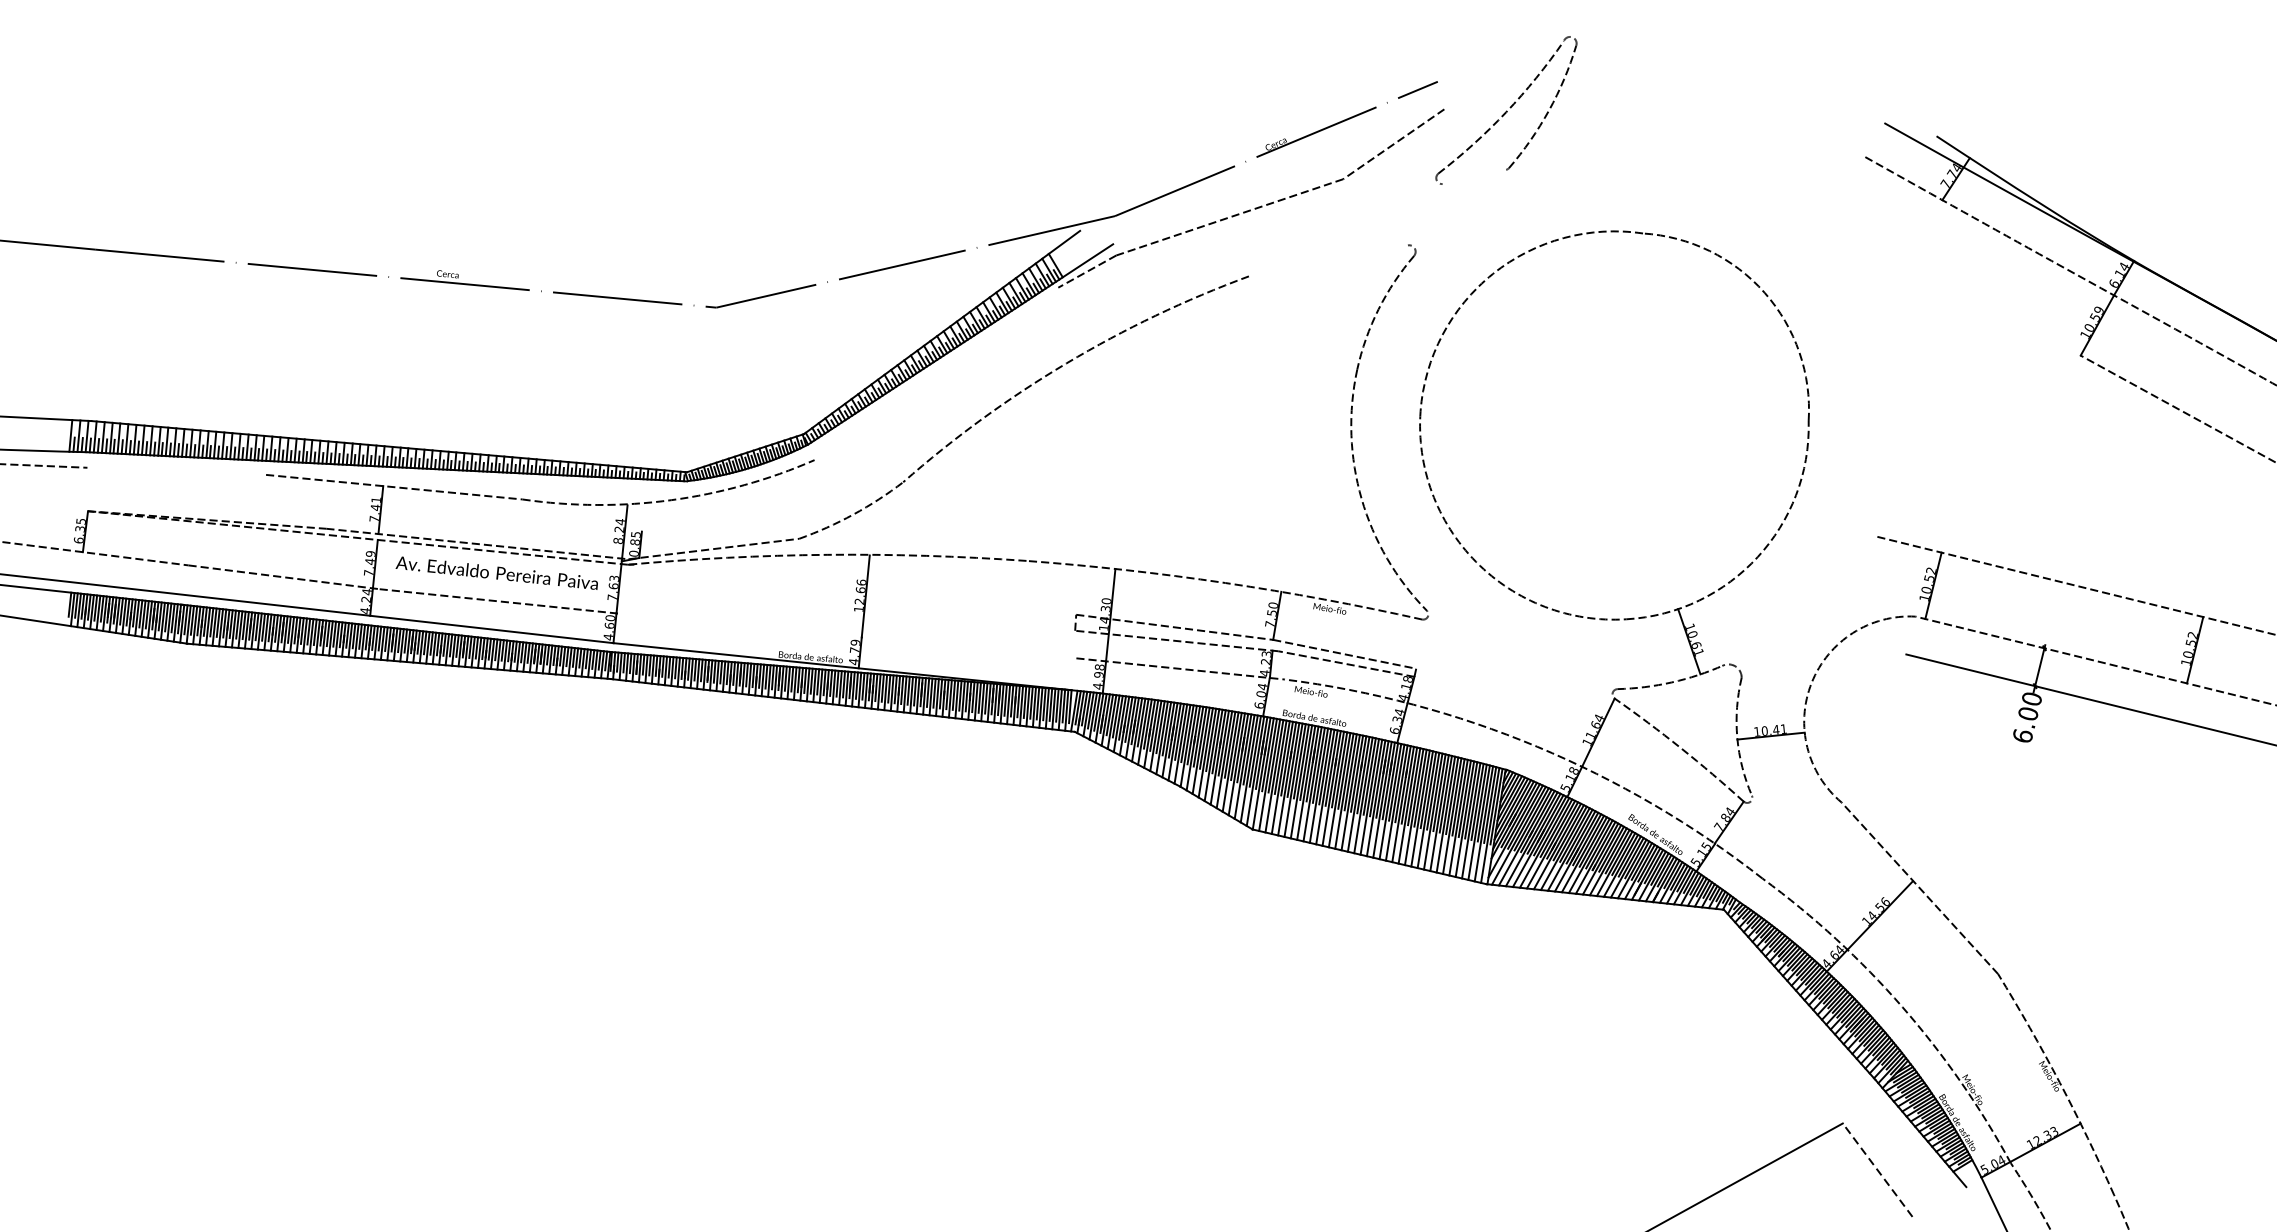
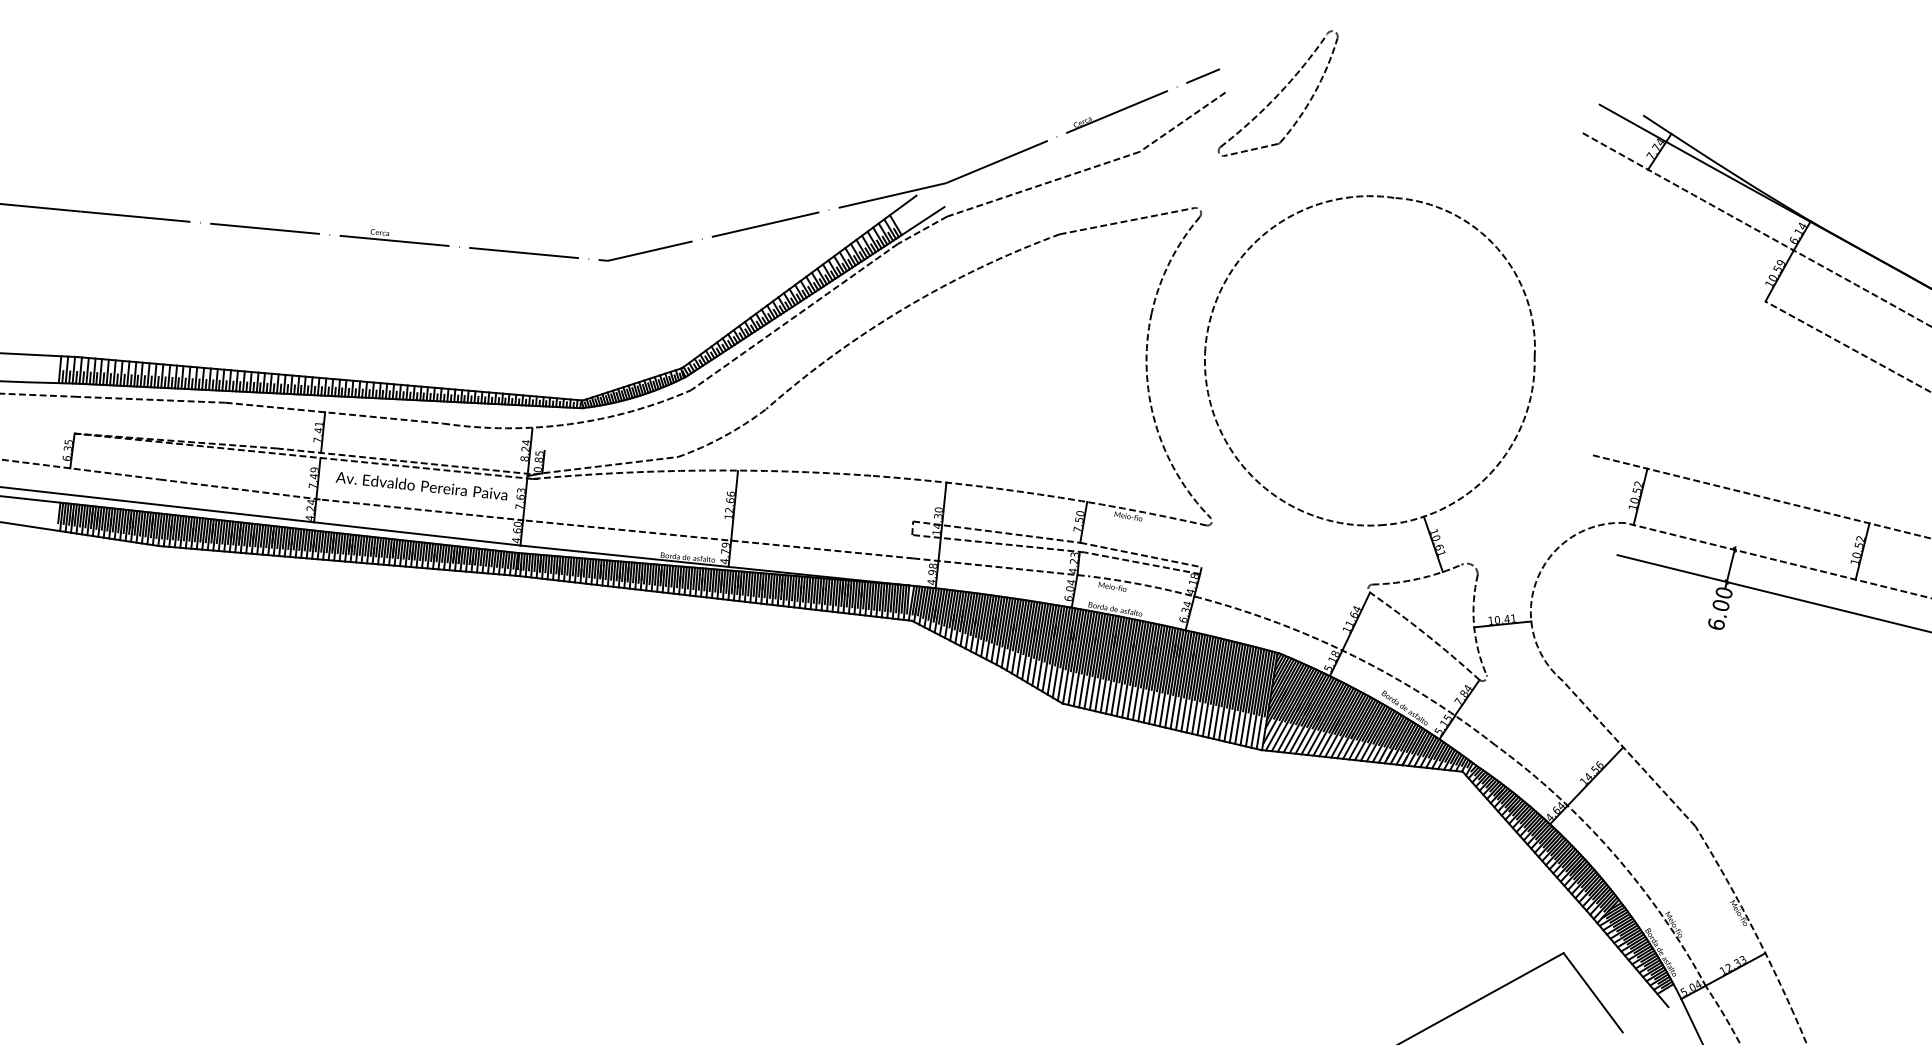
line: (1473, 176) -> (1250, 149), added
line: (1327, 261) -> (1126, 221), added
line: (936, 373) -> (794, 316), added
line: (176, 471) -> (149, 399), added
line: (847, 636) -> (719, 539), added
line: (1876, 1169) -> (1592, 992), dashed -> solid

